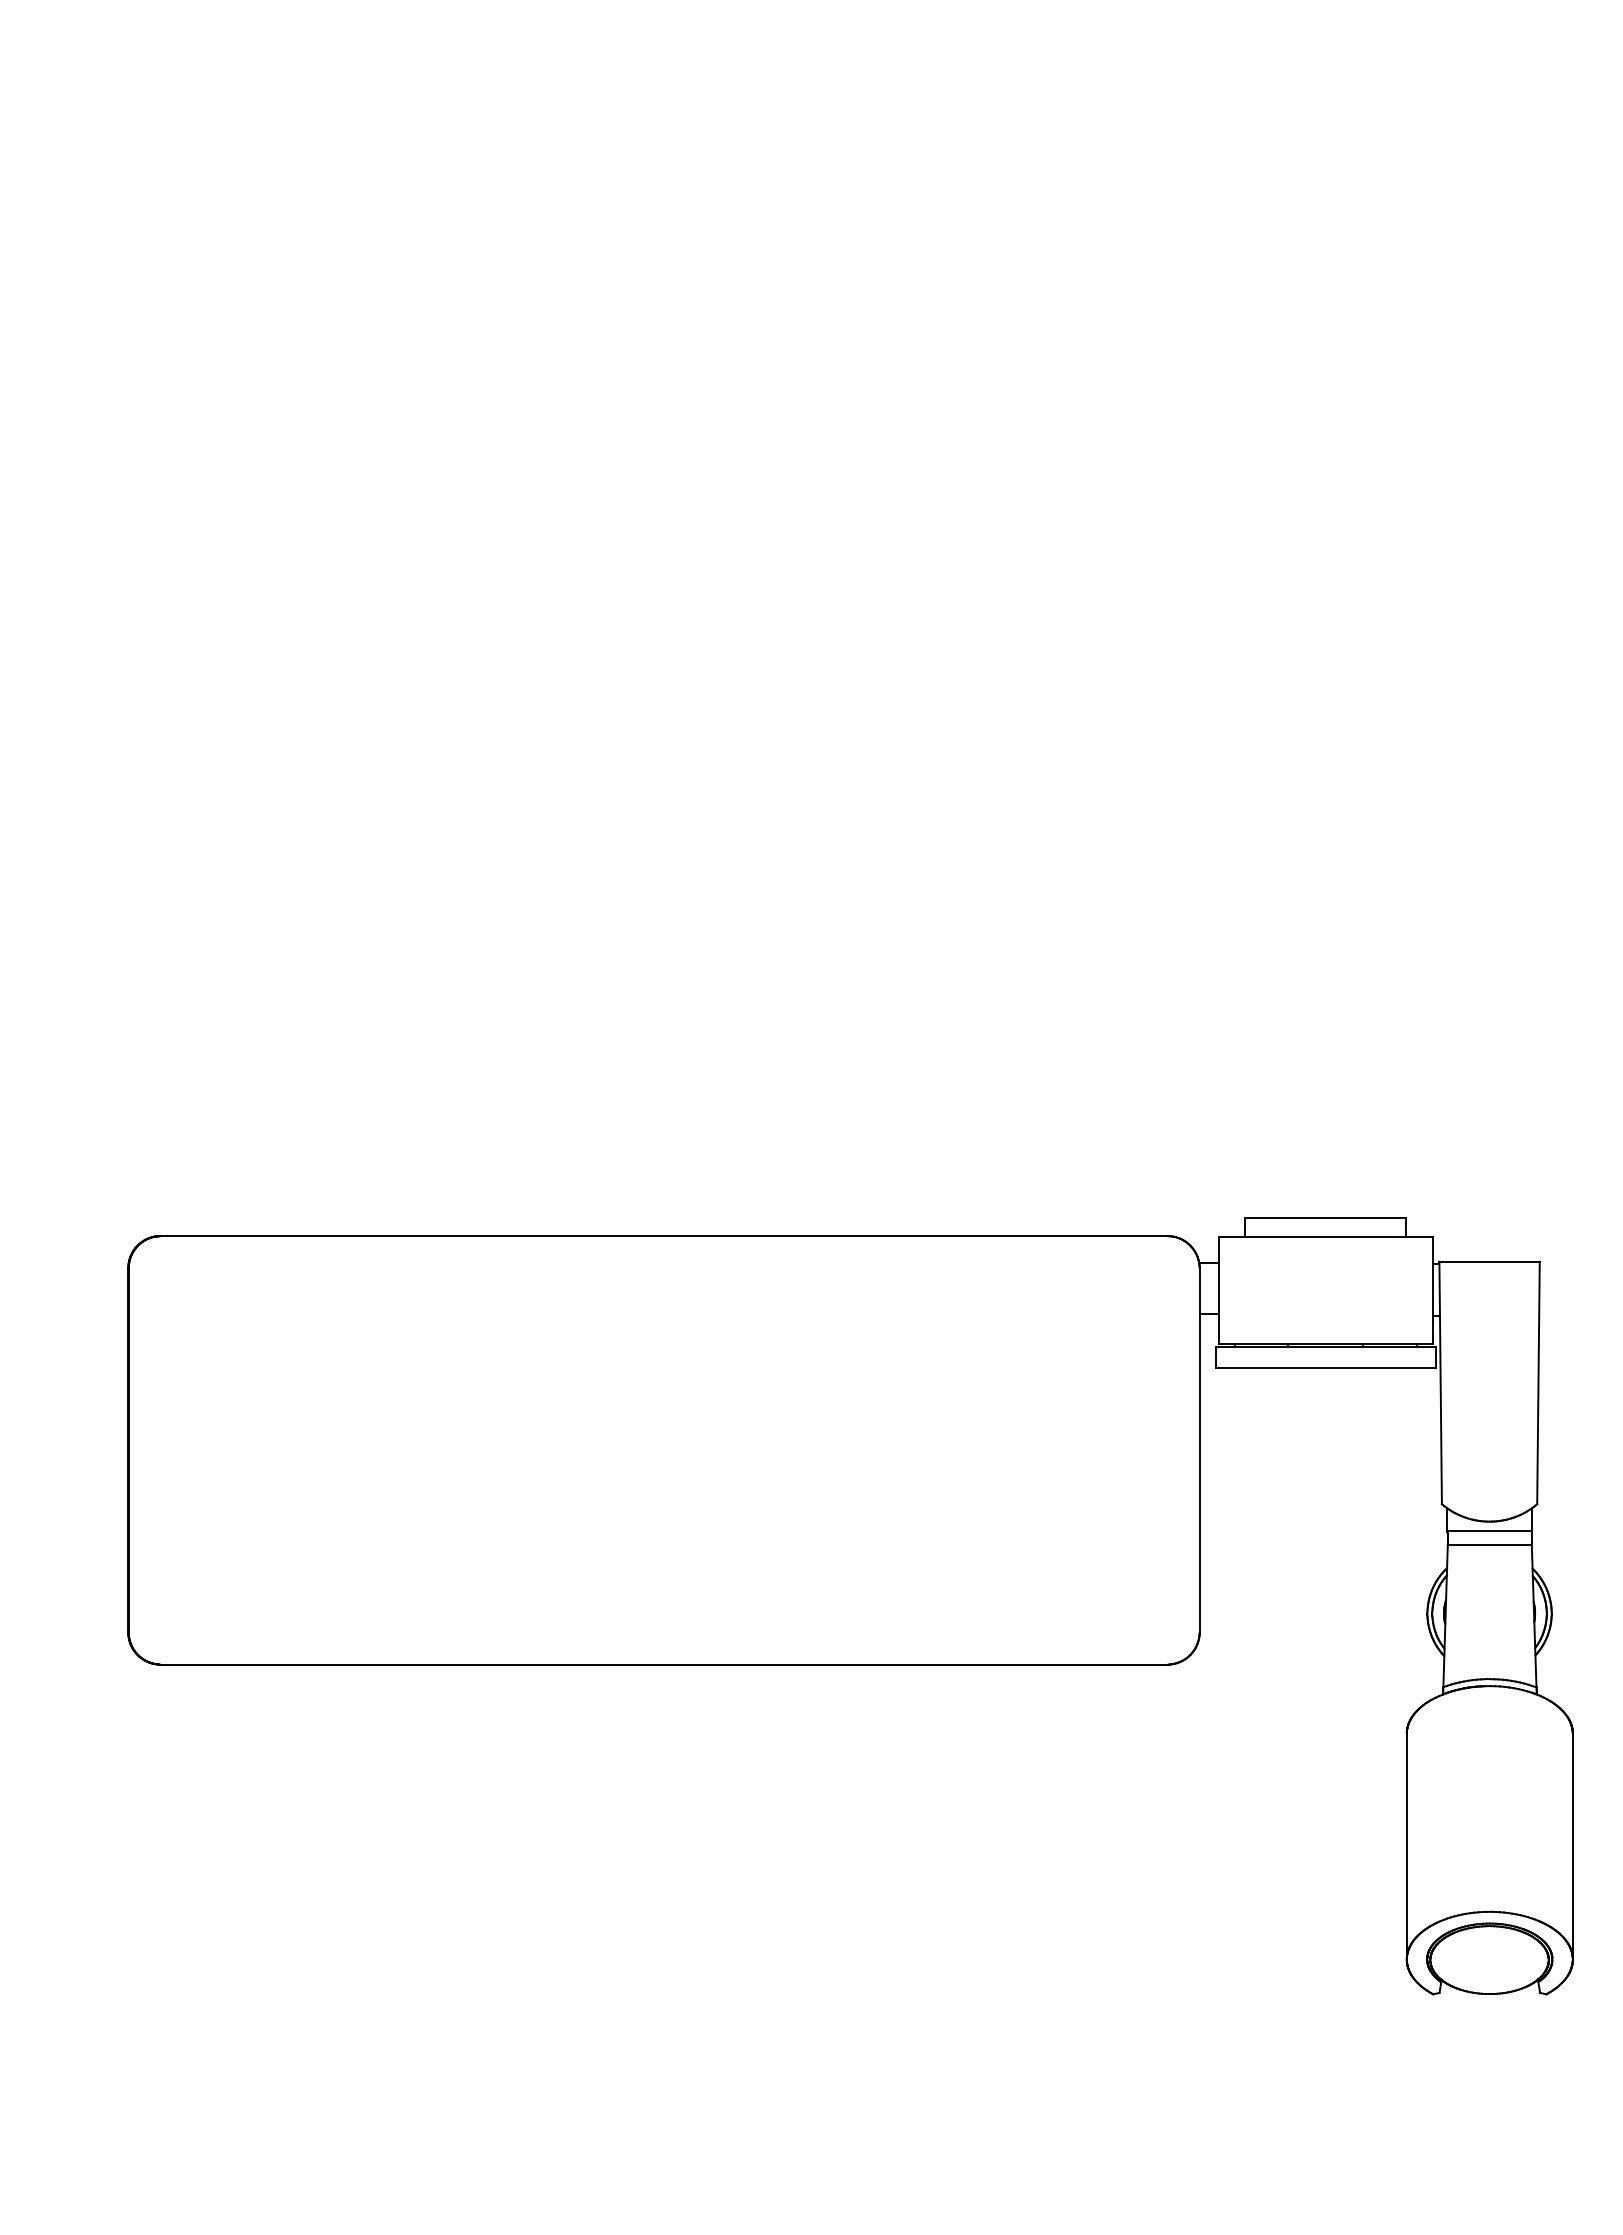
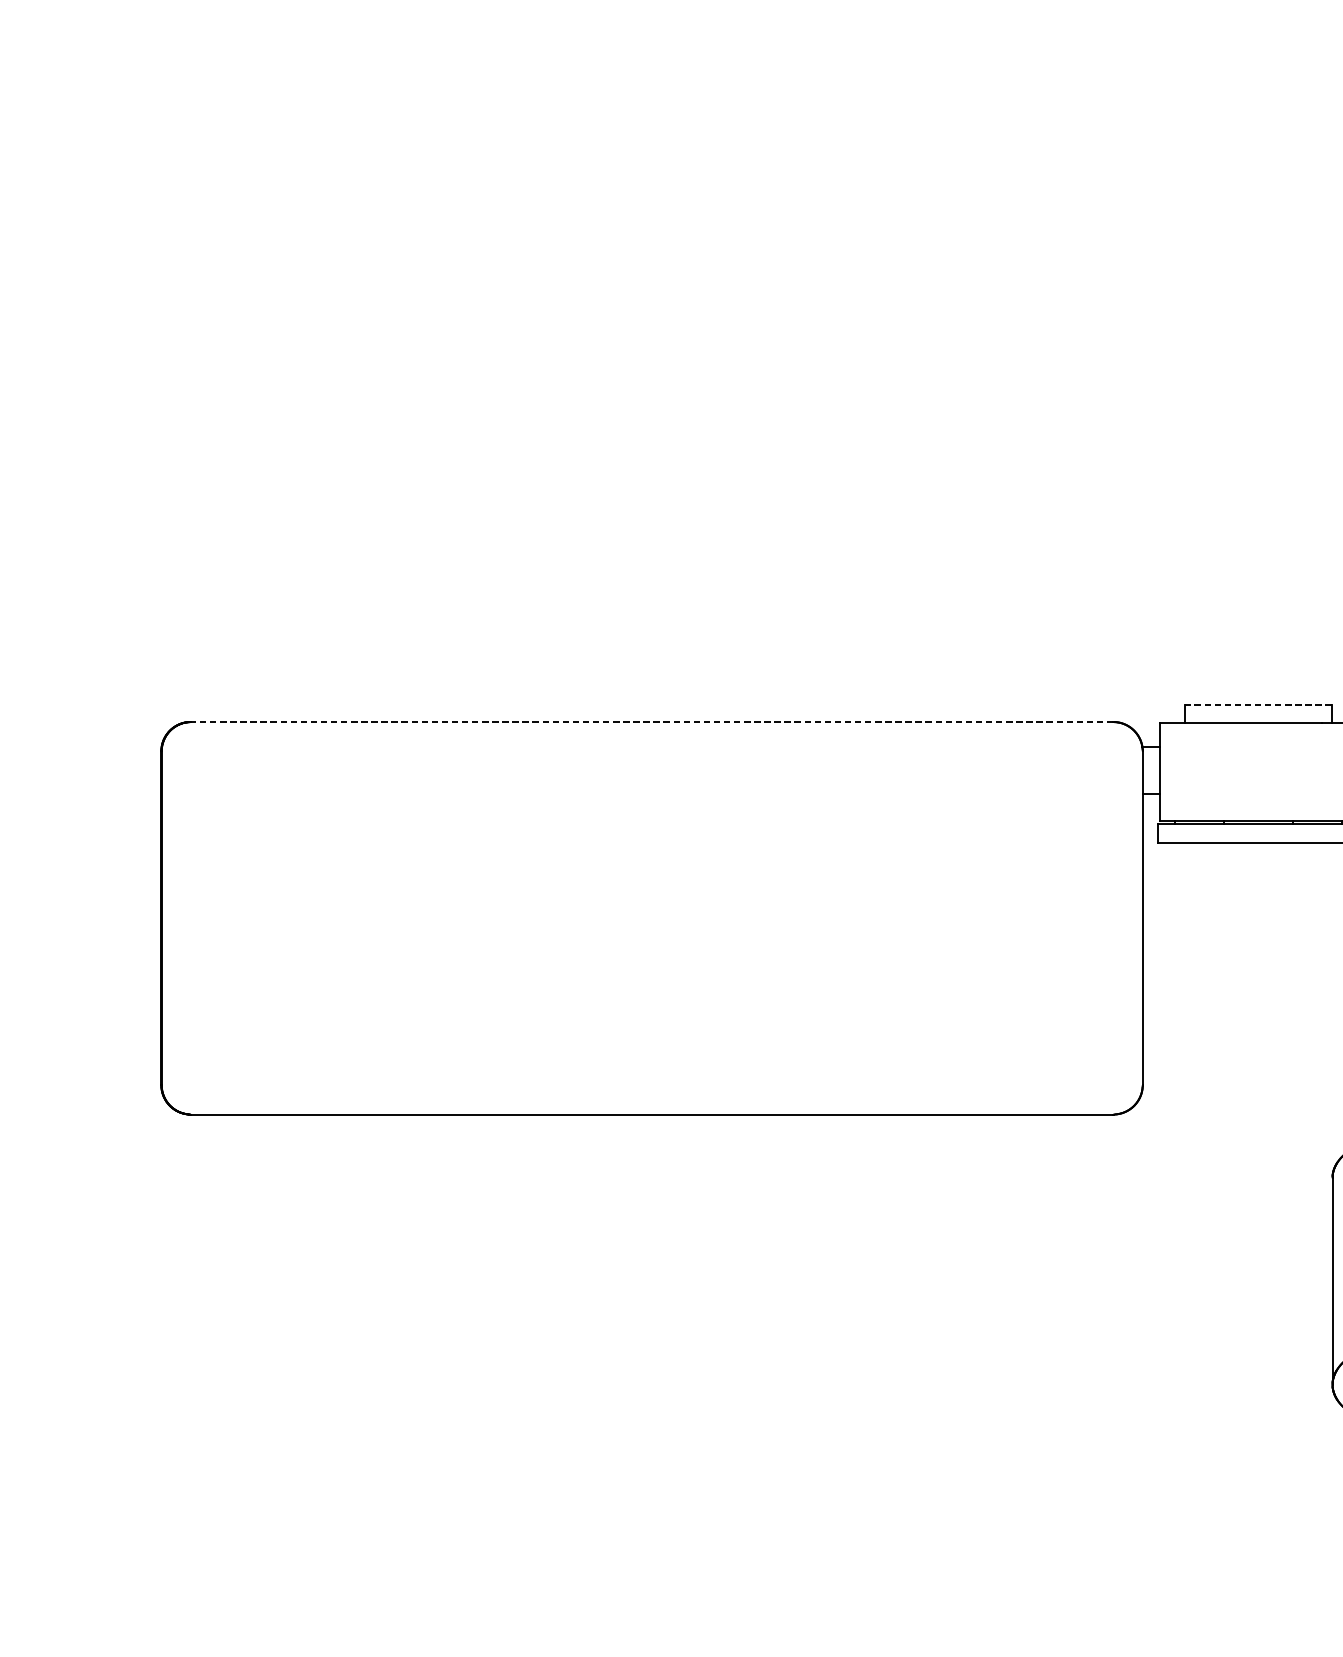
line: (1325, 1217) -> (1258, 704), solid -> dashed
line: (663, 1236) -> (651, 722), solid -> dashed

